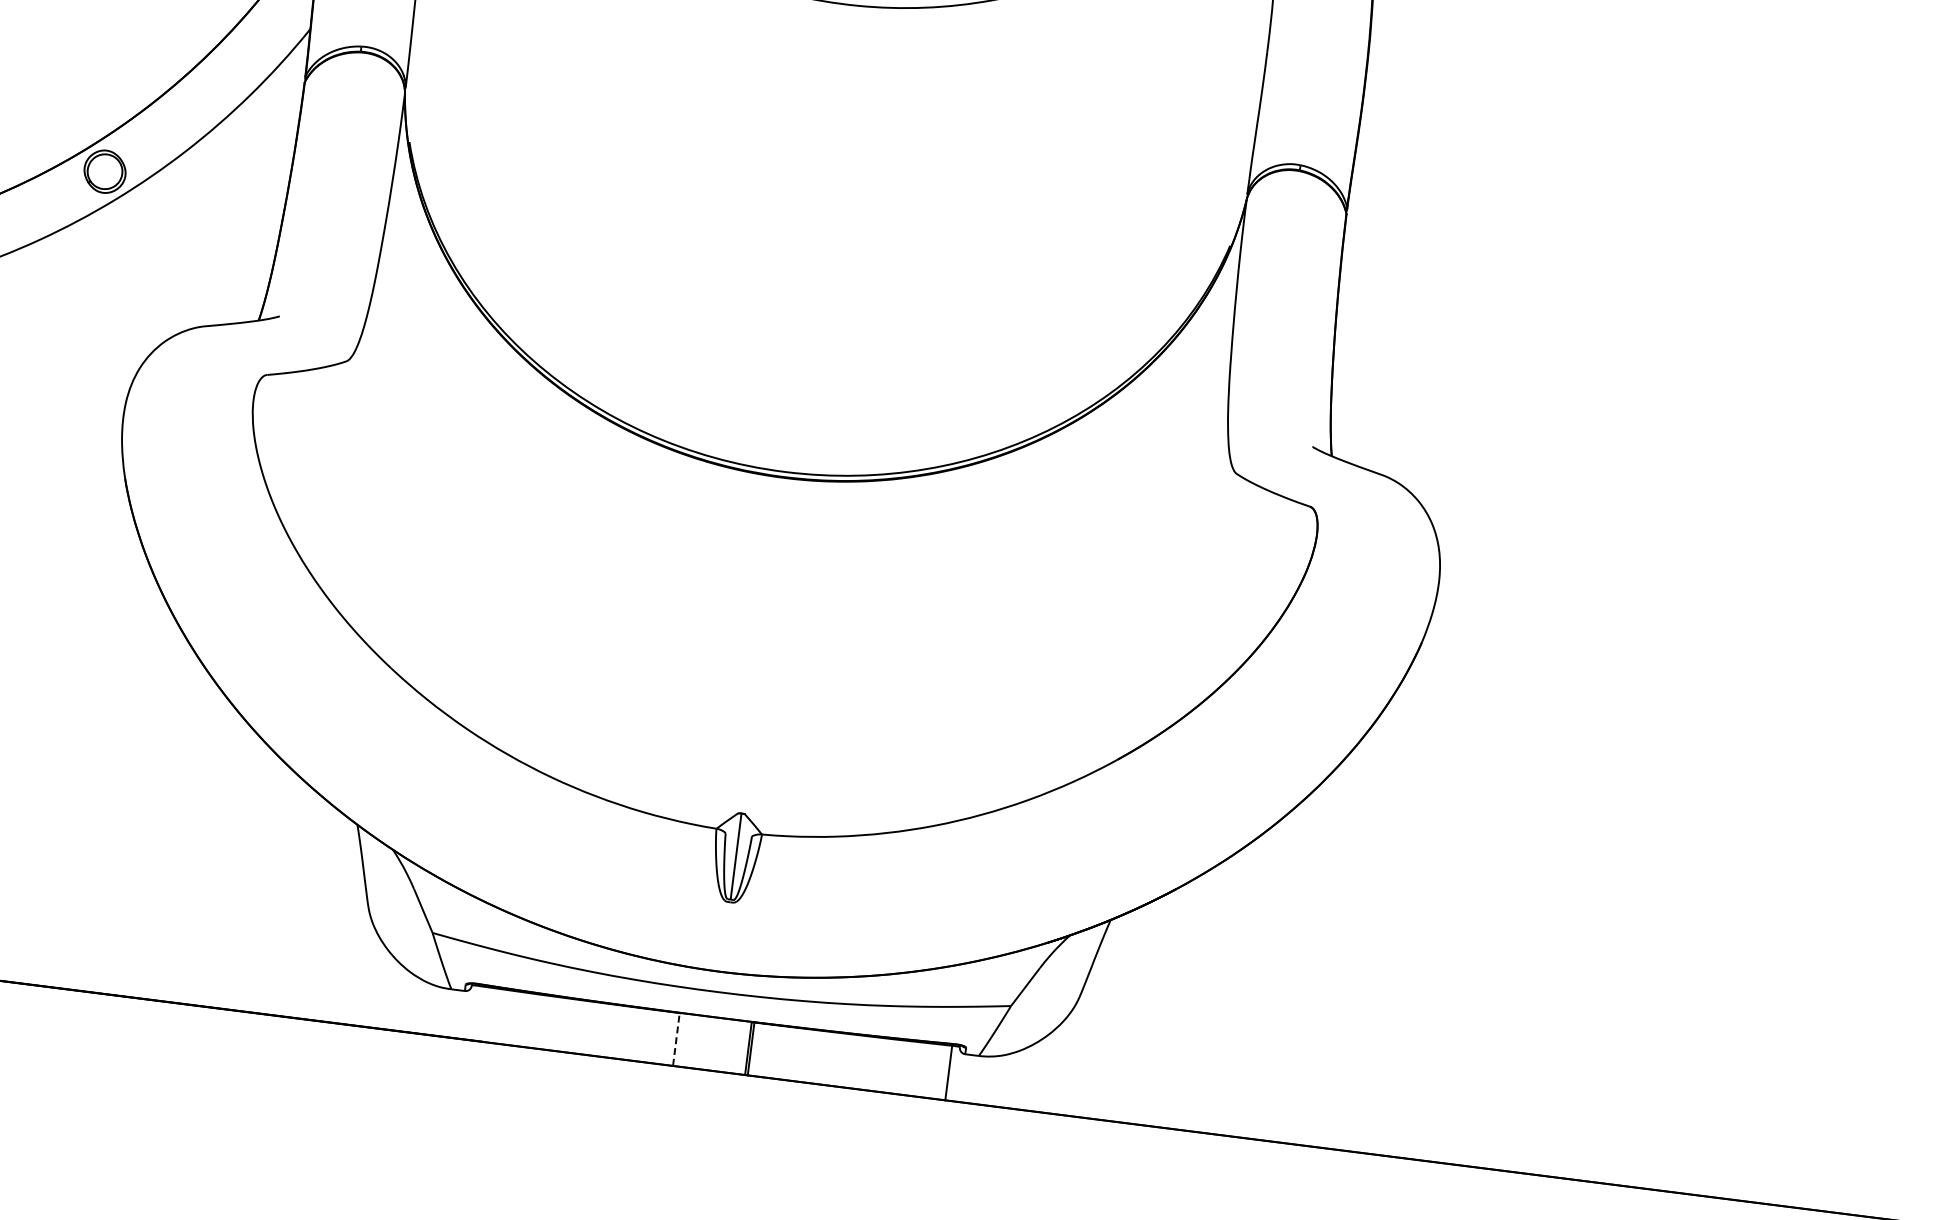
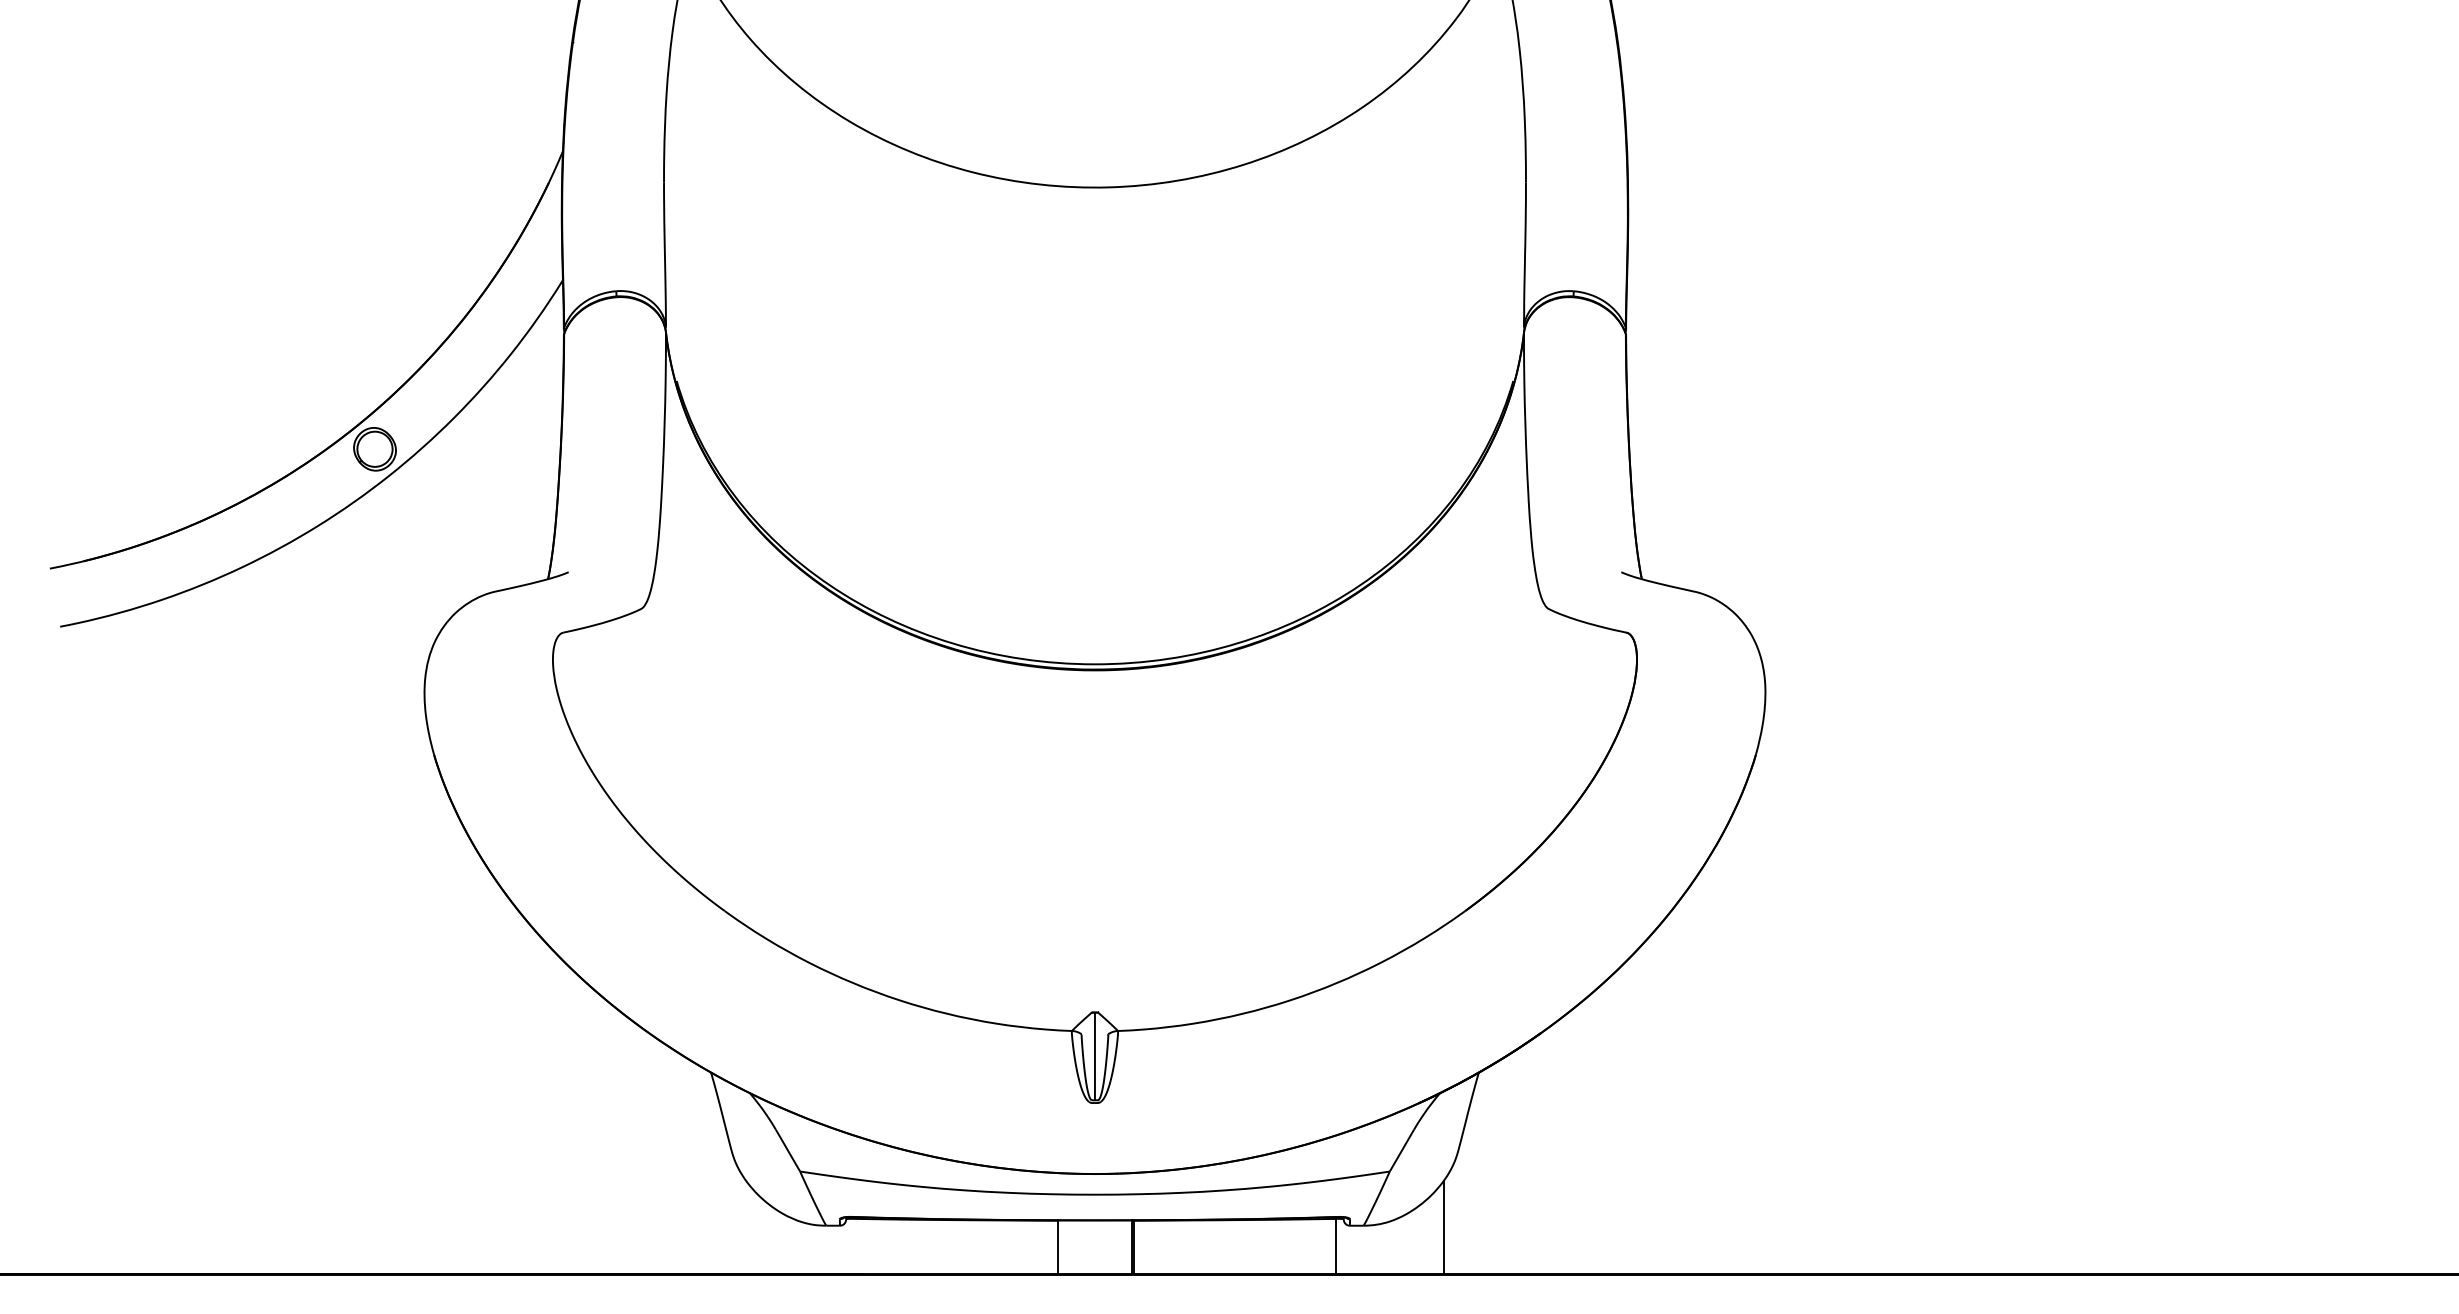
line: (676, 1039) -> (1058, 1247), dashed -> solid
line: (1056, 1067) -> (1443, 1227), added

